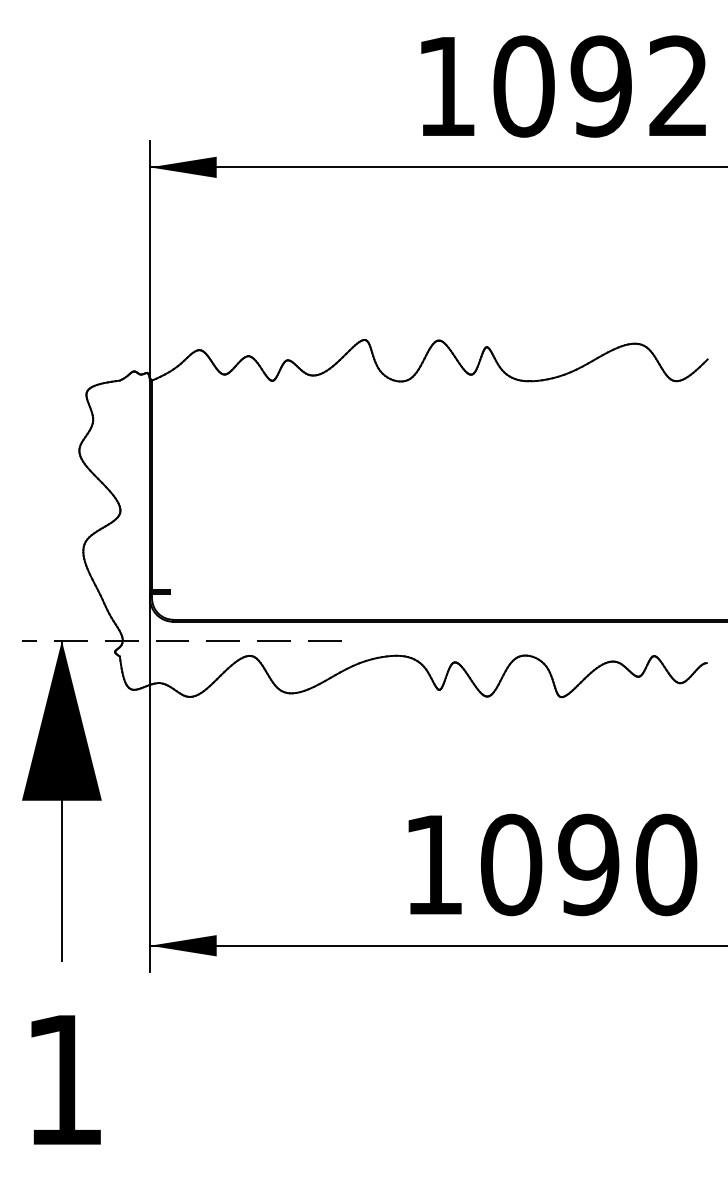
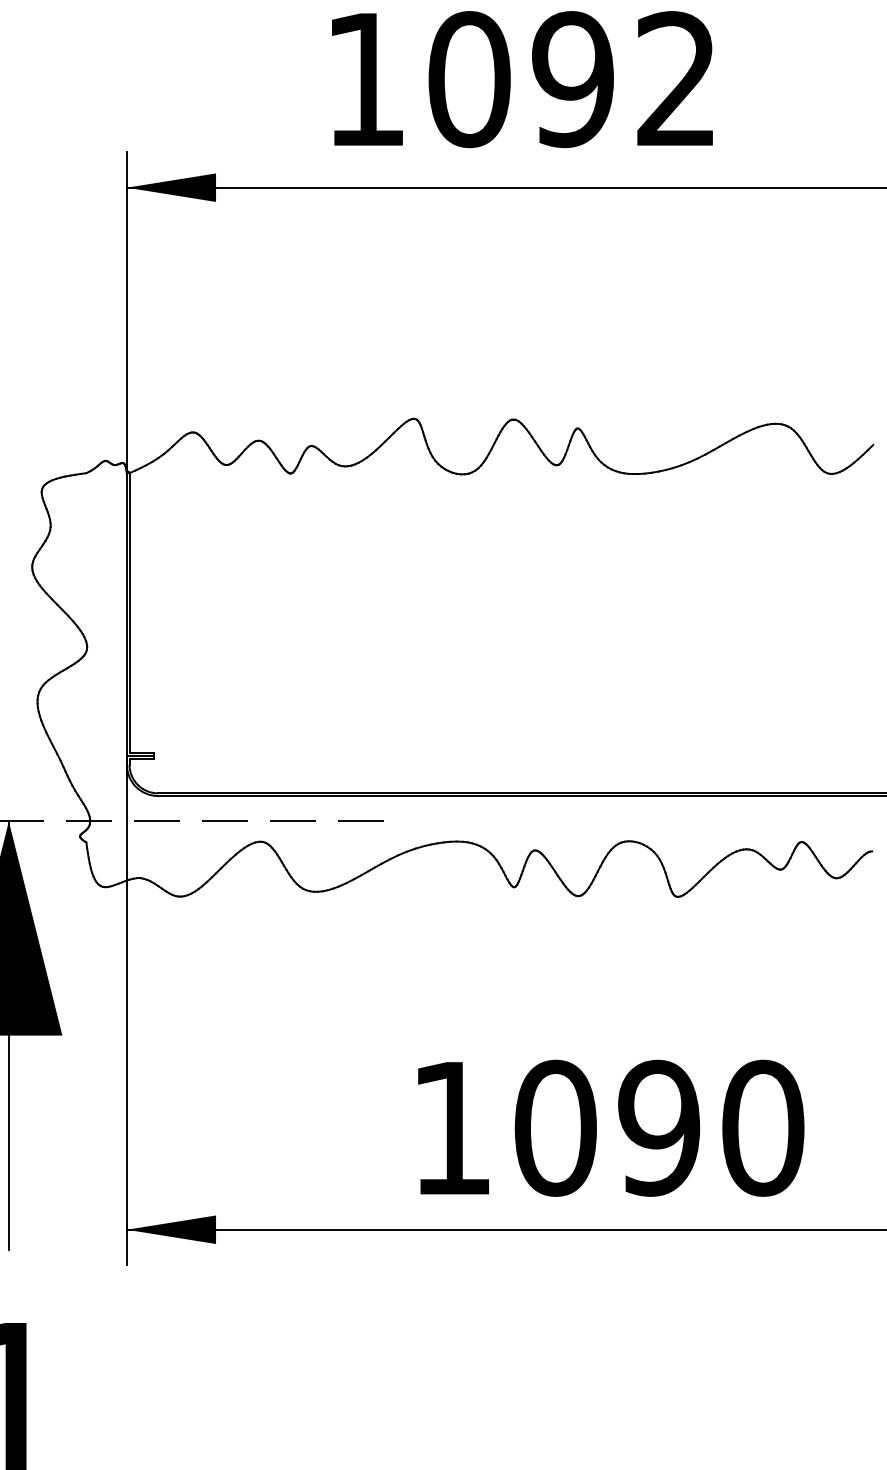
text: (563, 86) -> (522, 79), moved
text: (552, 864) -> (610, 1127), moved

